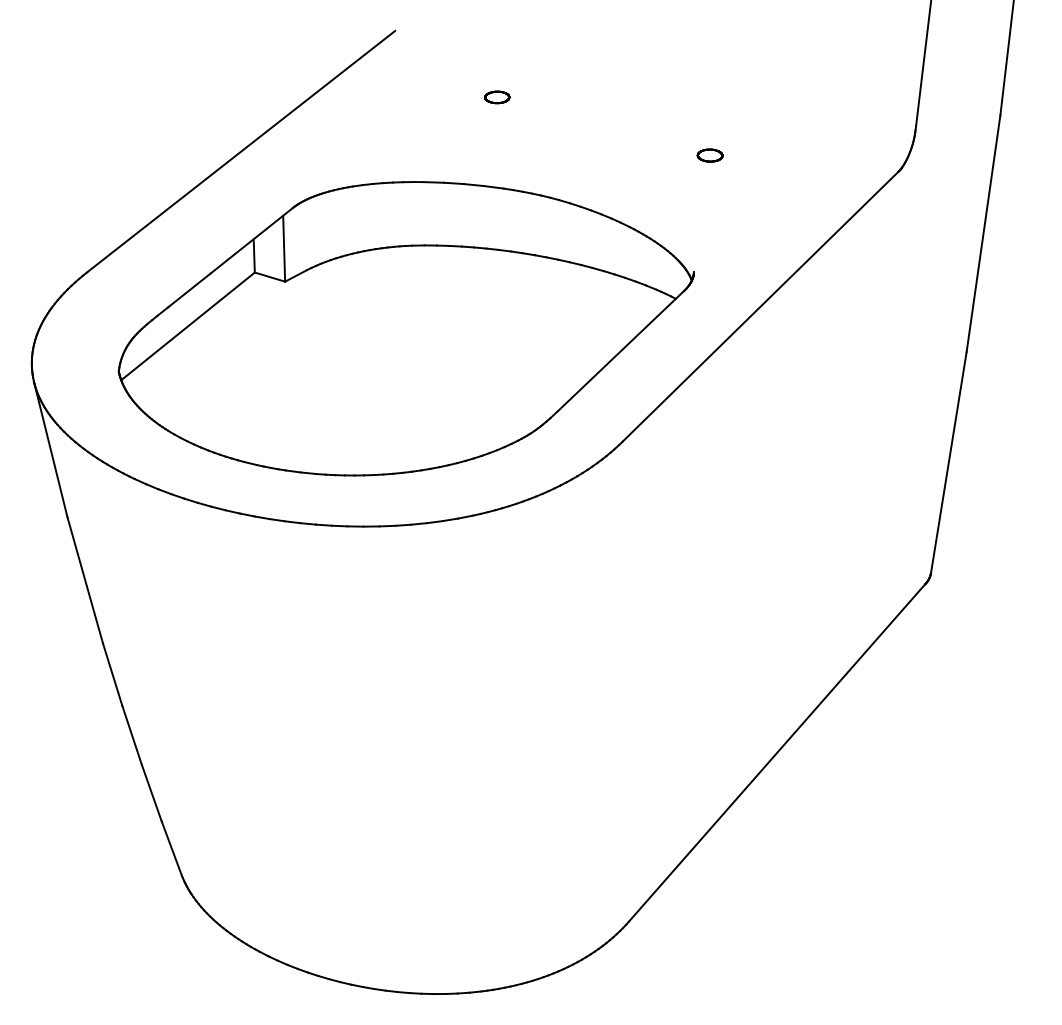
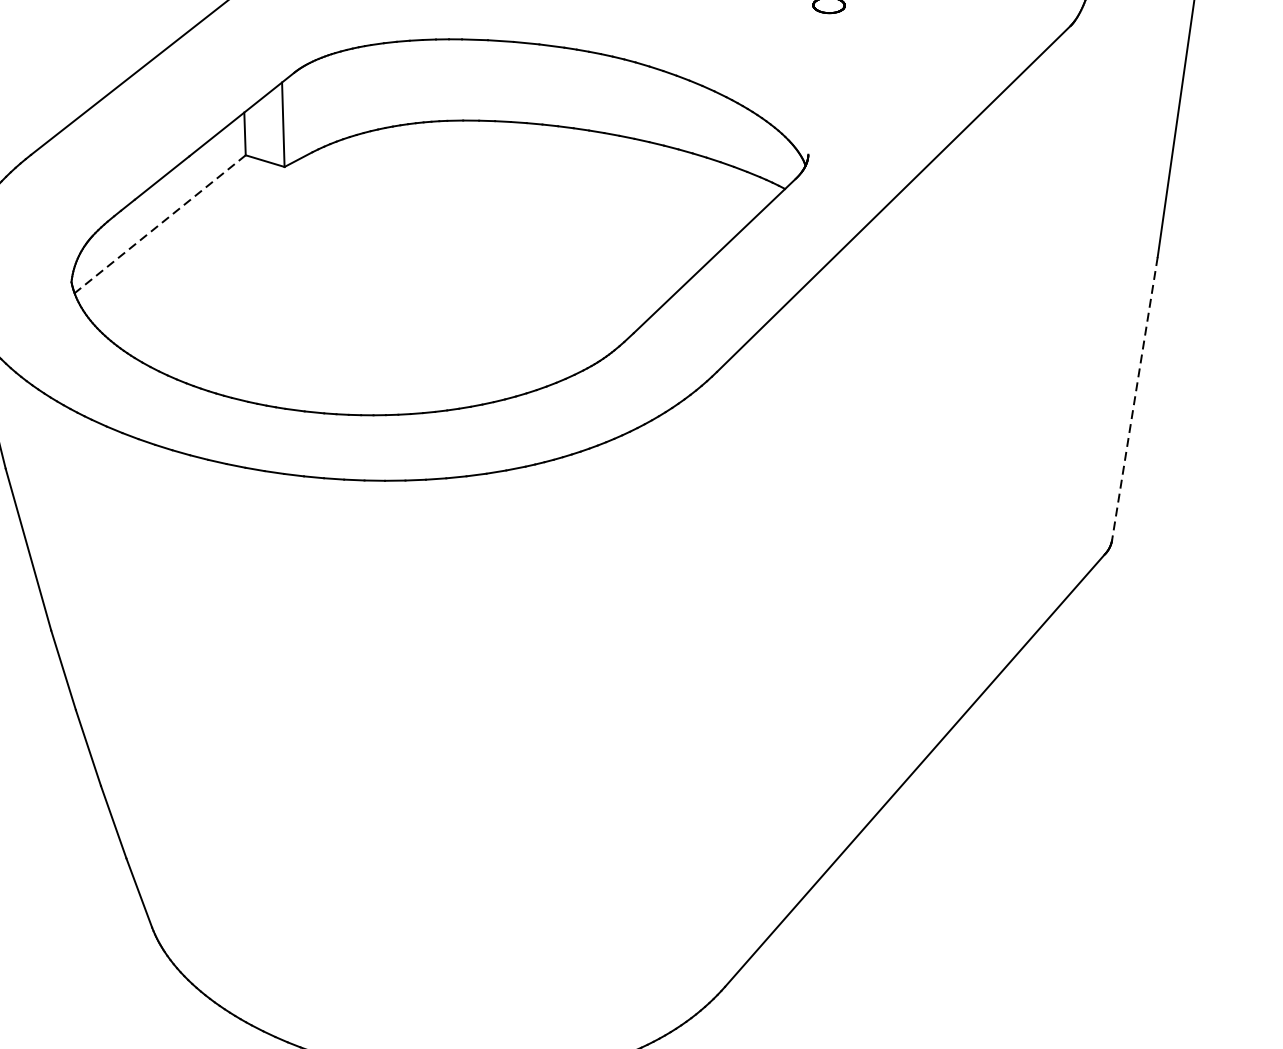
line: (188, 326) -> (160, 224), solid -> dashed
line: (948, 463) -> (1134, 399), solid -> dashed

